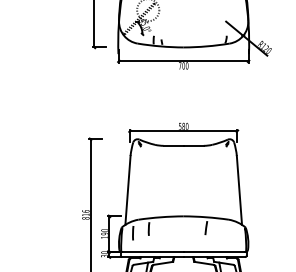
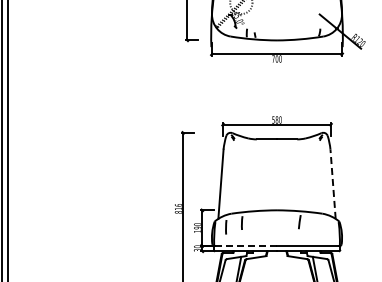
line: (239, 190) -> (333, 184), solid -> dashed
line: (153, 251) -> (246, 245), solid -> dashed

